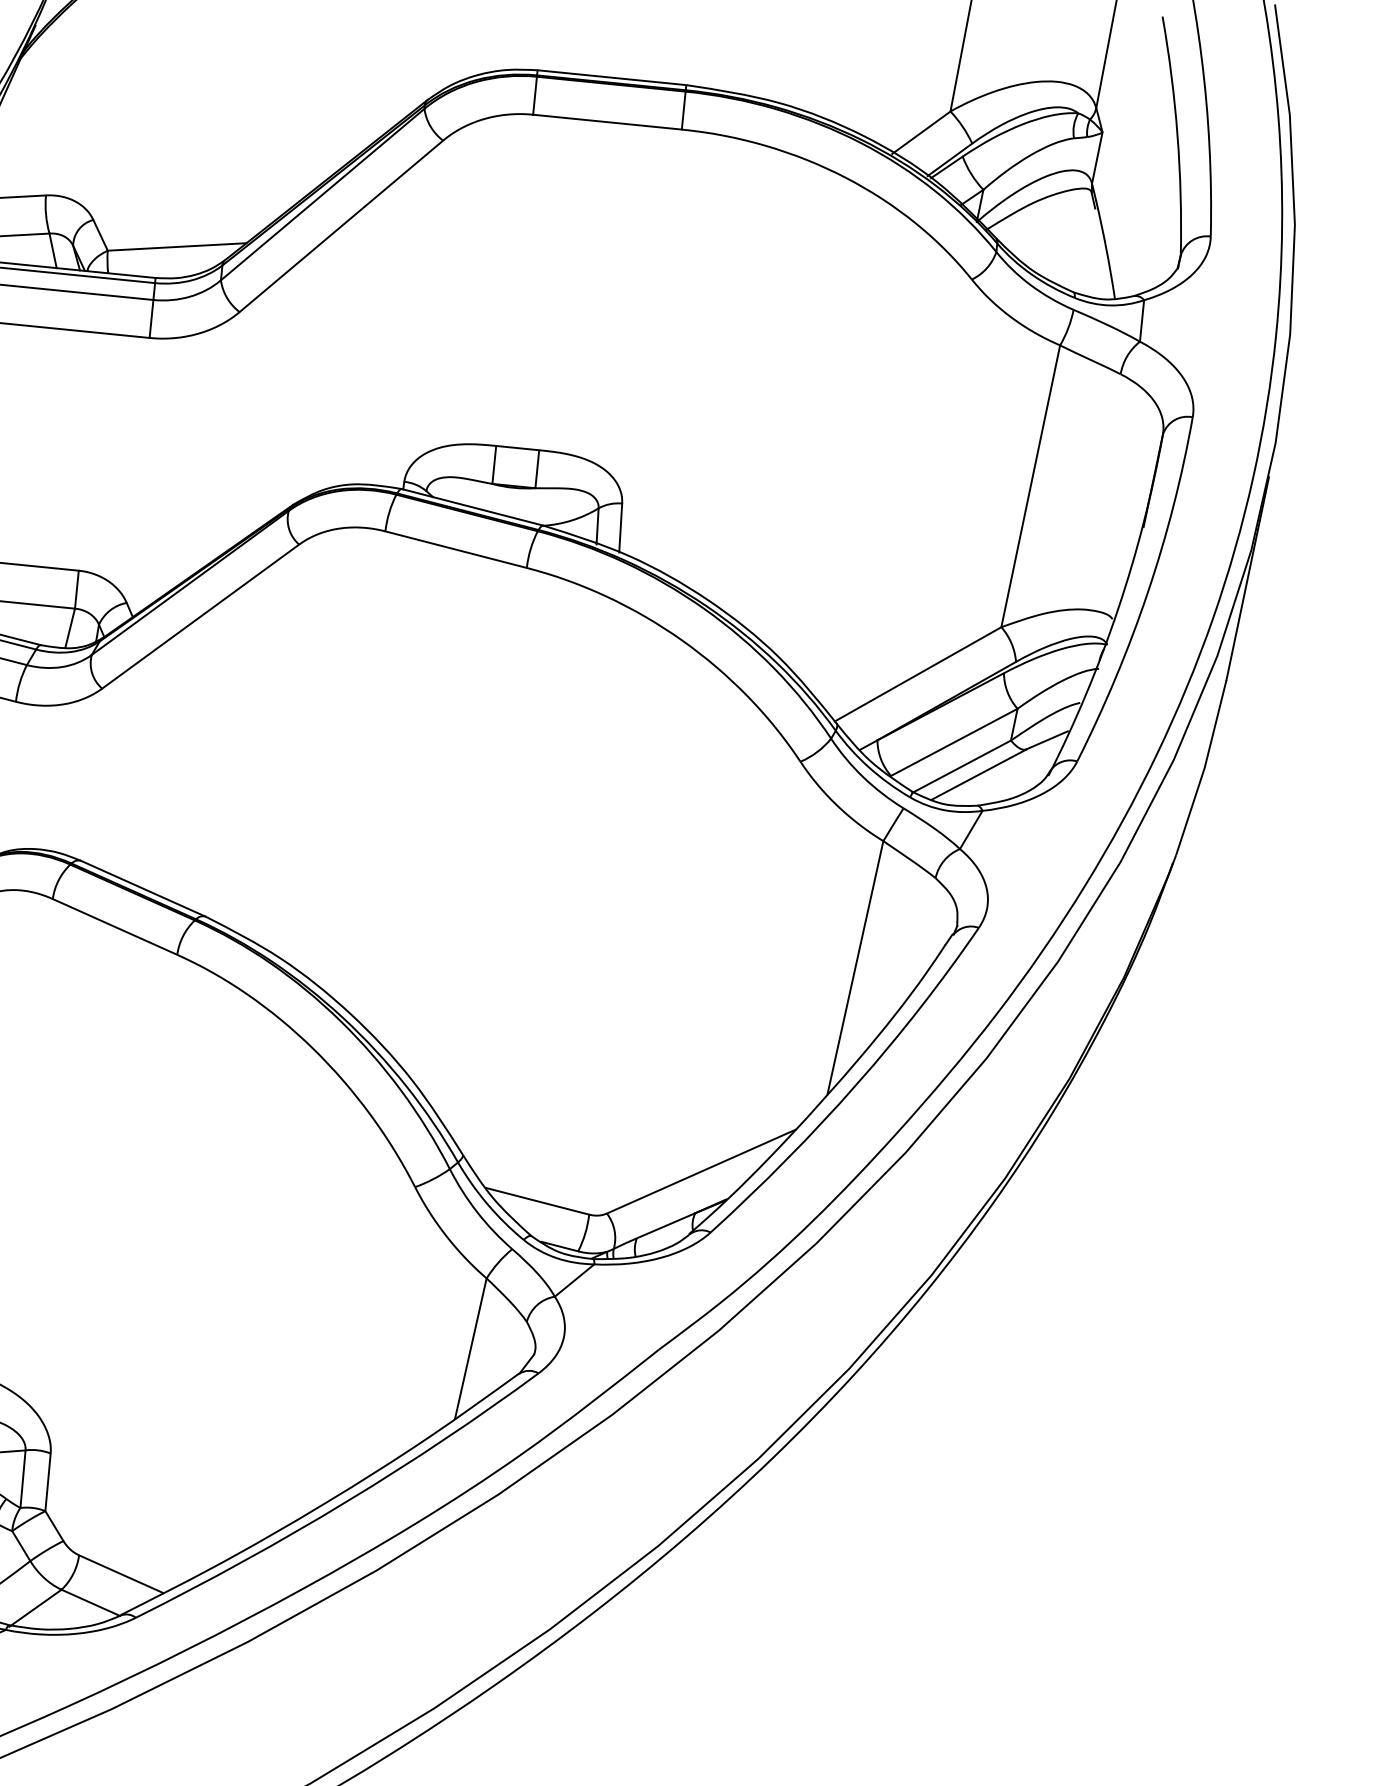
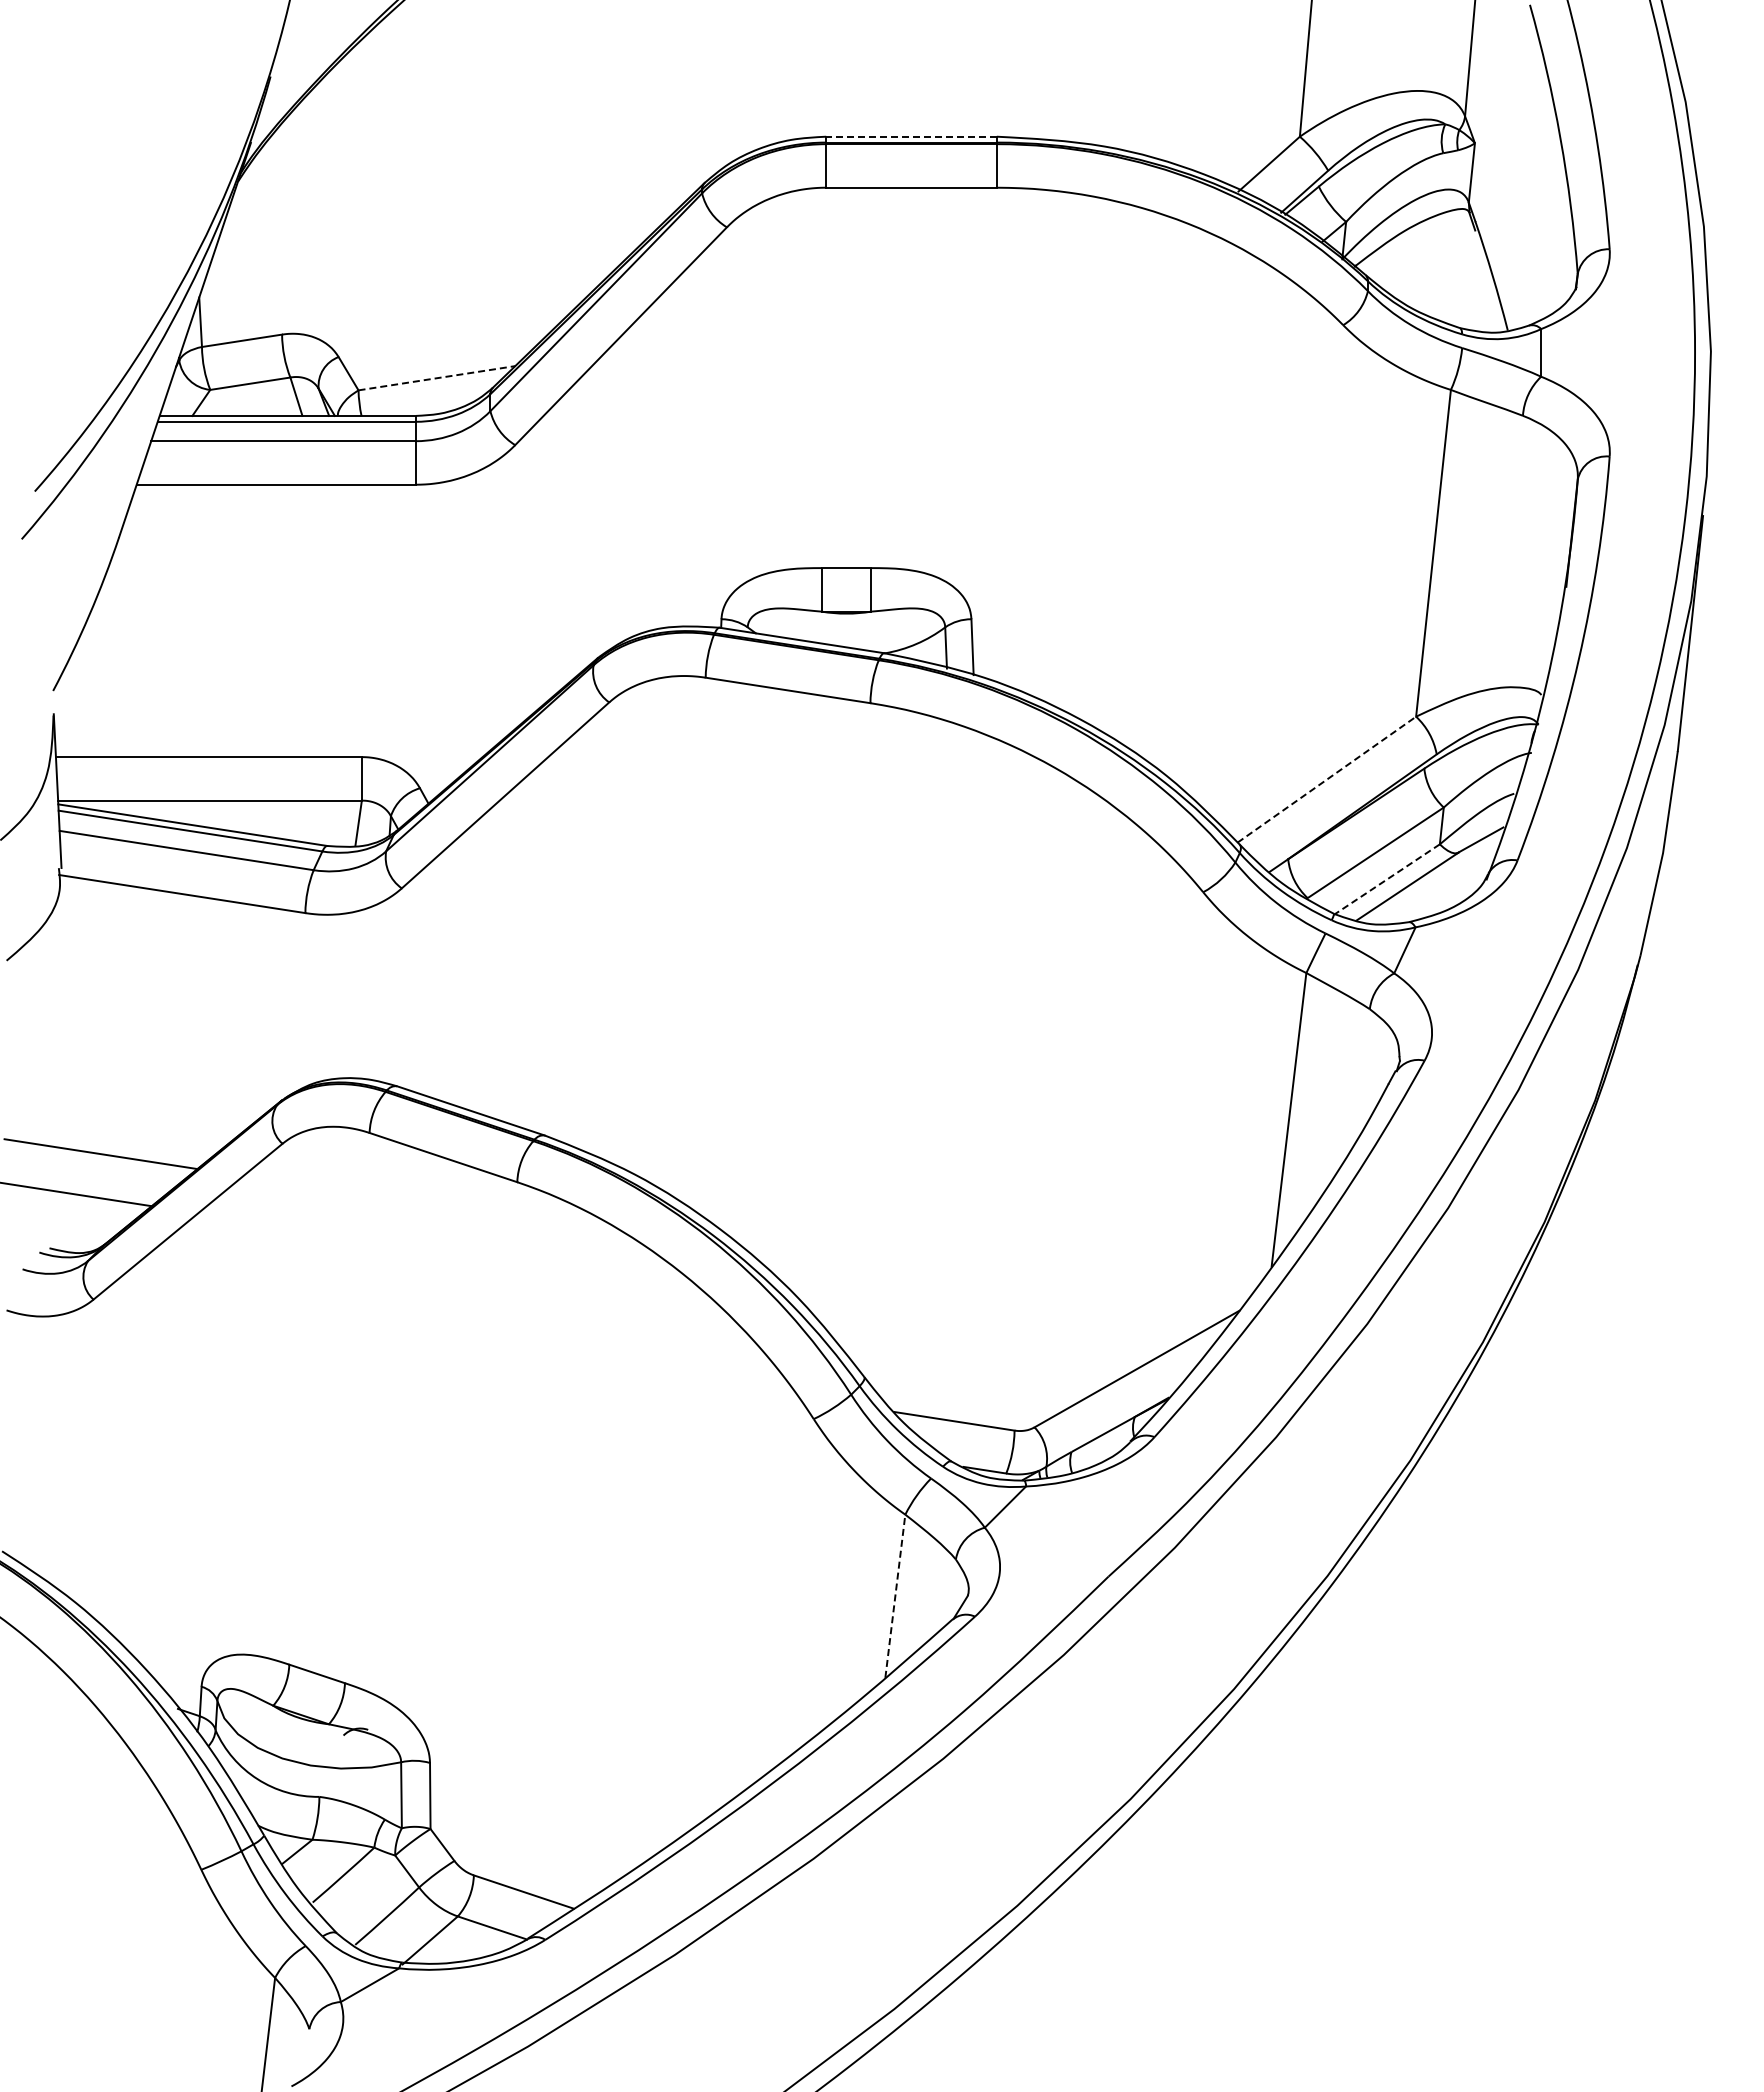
line: (611, 77) -> (911, 136), solid -> dashed
line: (177, 247) -> (437, 378), solid -> dashed
line: (918, 674) -> (1327, 779), solid -> dashed
line: (961, 766) -> (1386, 879), solid -> dashed
line: (471, 1348) -> (895, 1595), solid -> dashed

